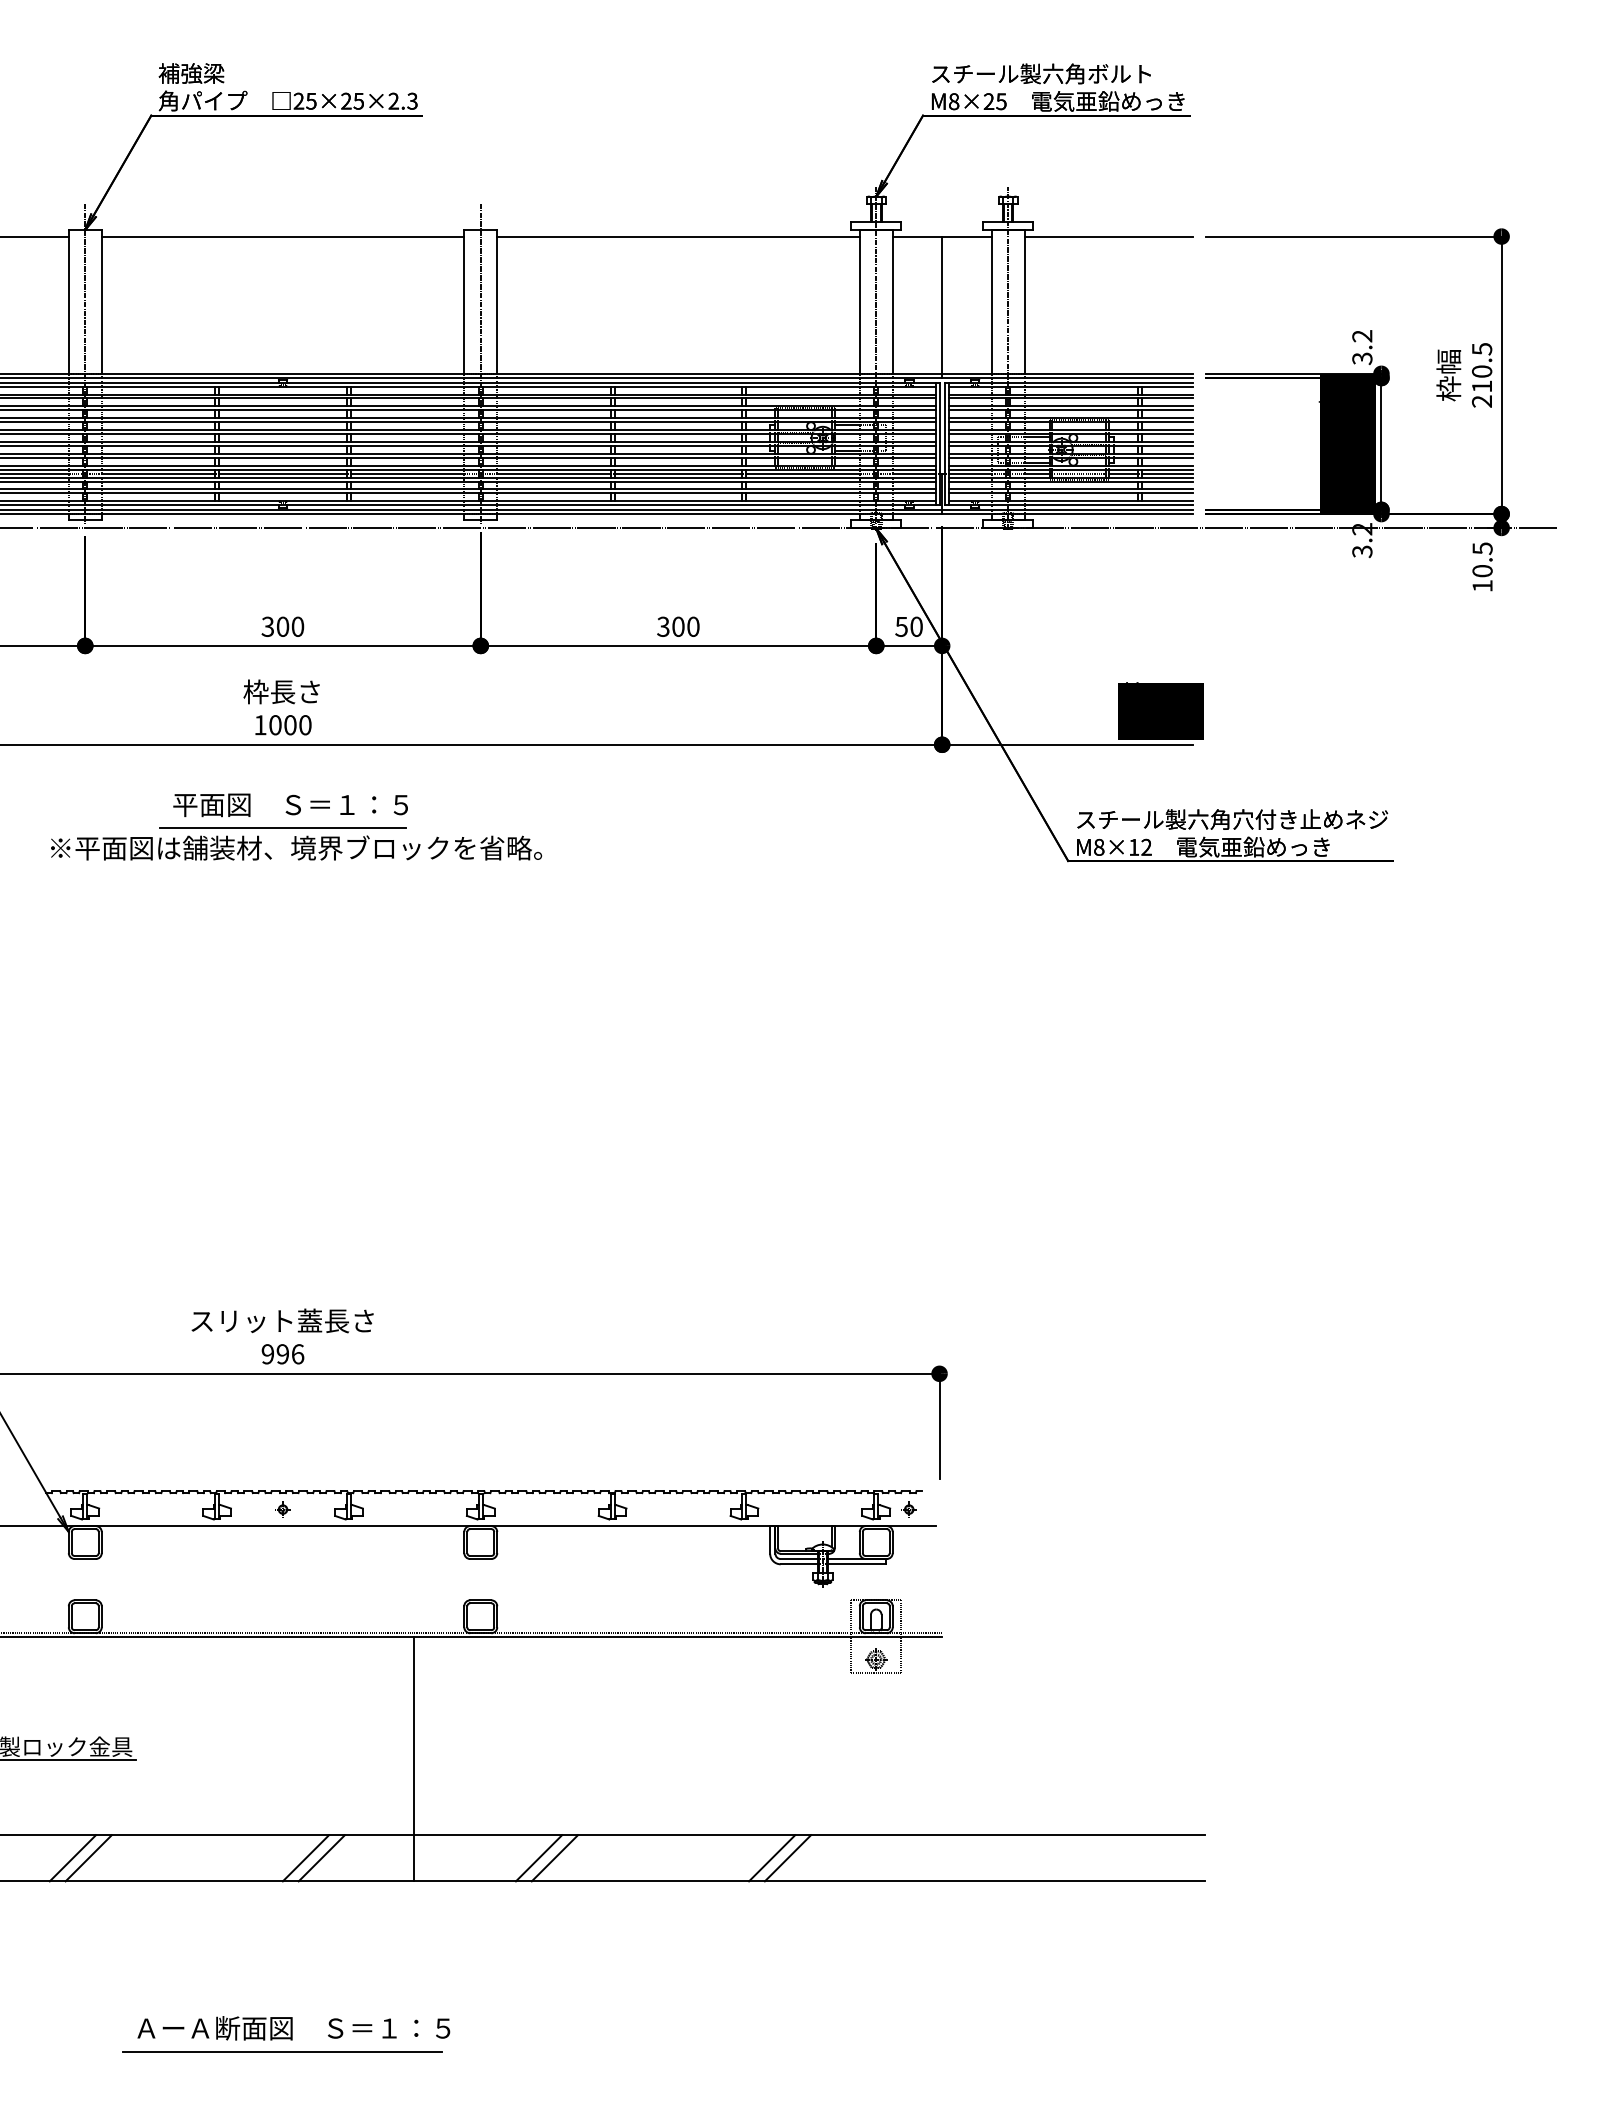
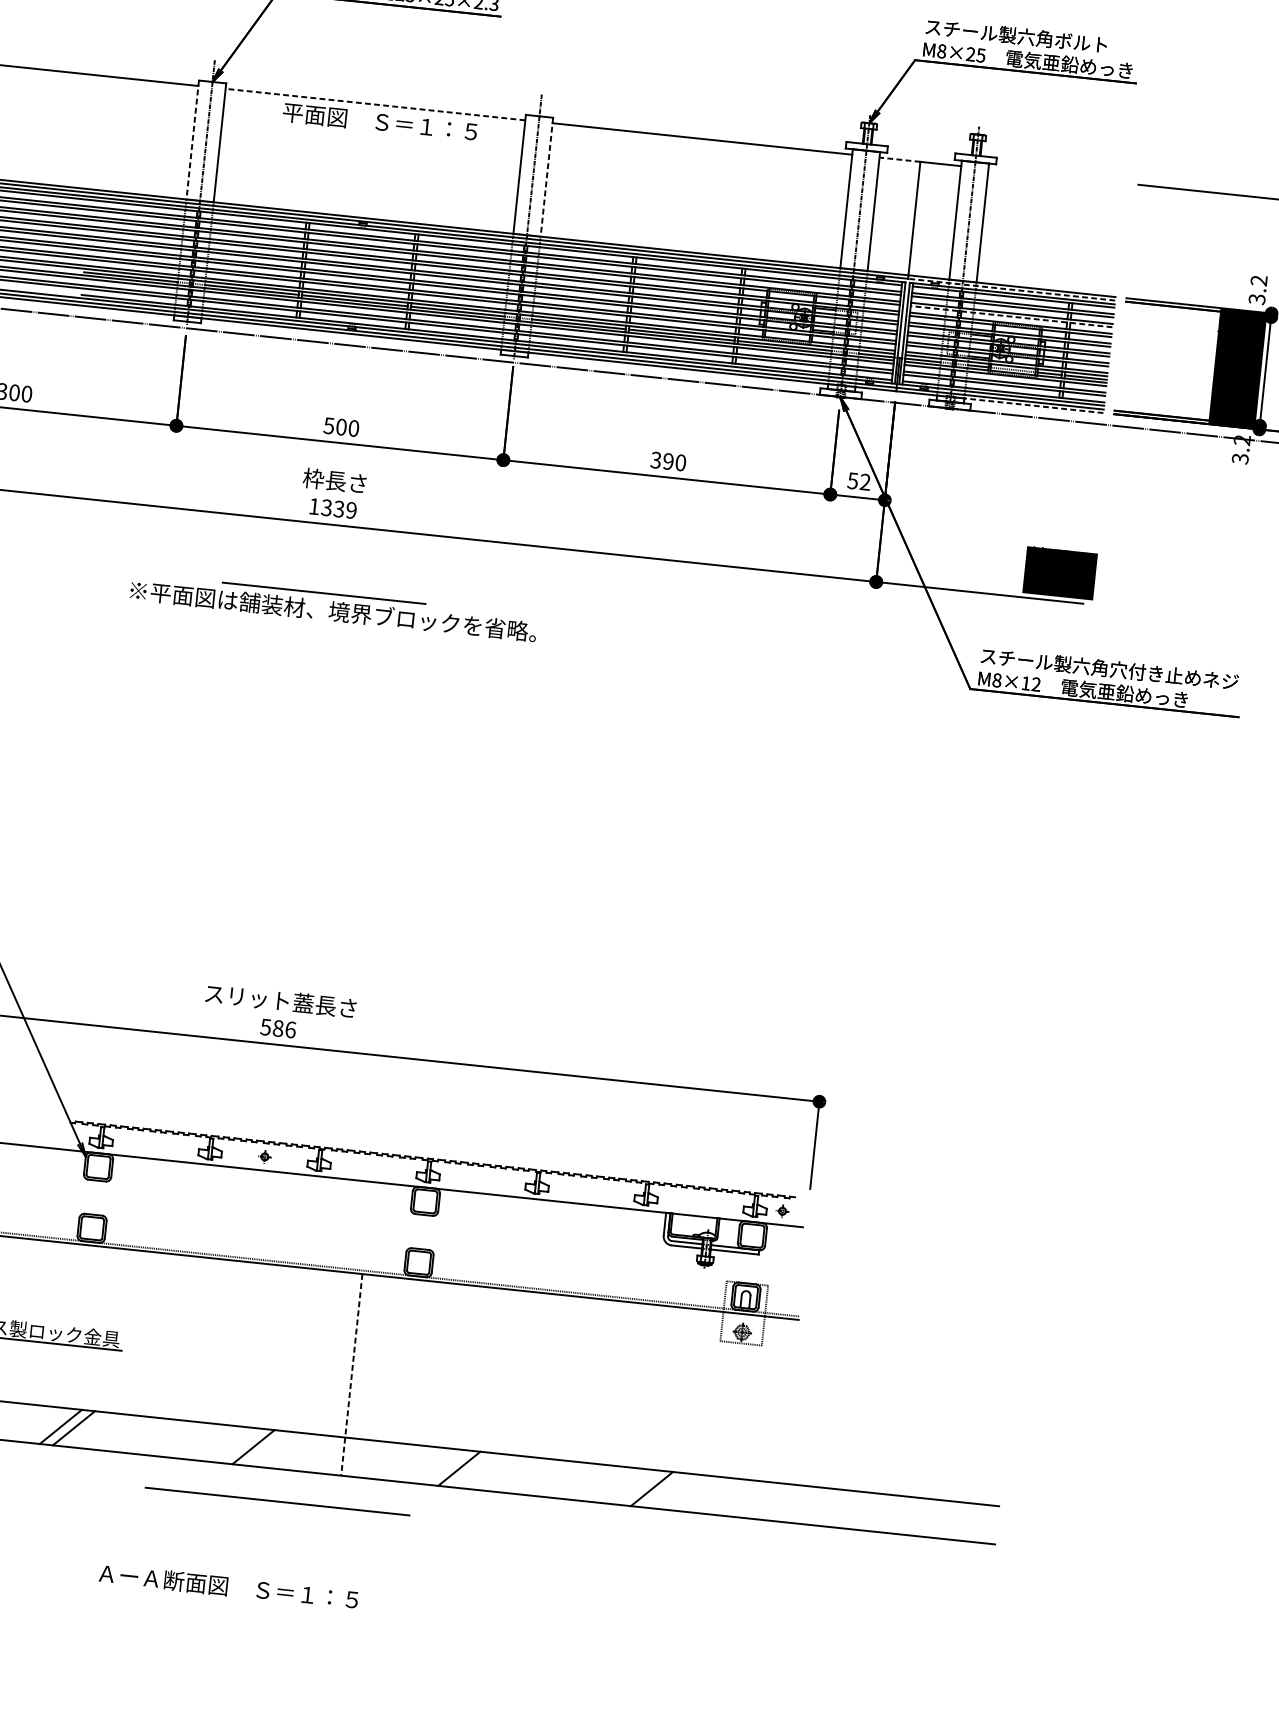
line: (282, 236) -> (375, 104), solid -> dashed
line: (917, 236) -> (899, 159), solid -> dashed
line: (1108, 236) -> (1057, 176), removed
line: (68, 301) -> (192, 139), solid -> dashed
line: (497, 301) -> (547, 176), solid -> dashed
line: (1066, 378) -> (1010, 289), solid -> dashed
line: (1070, 410) -> (1011, 316), solid -> dashed
line: (1108, 514) -> (1033, 406), solid -> dashed
text: (268, 626) -> (329, 425), 300 -> 500
text: (678, 626) -> (668, 461), 300 -> 390
text: (916, 626) -> (865, 481), 50 -> 52
text: (290, 725) -> (339, 509), 1000 -> 1339
text: (290, 805) -> (379, 122), moved
text: (275, 1354) -> (272, 1028), 996 -> 586
line: (414, 1759) -> (351, 1374), solid -> dashed
line: (321, 1858) -> (266, 1448), removed
line: (538, 1858) -> (445, 1467), removed
line: (772, 1858) -> (639, 1487), removed
line: (282, 2051) -> (277, 1500), moved

